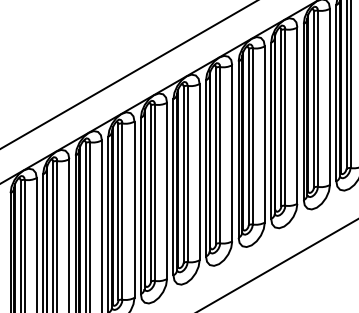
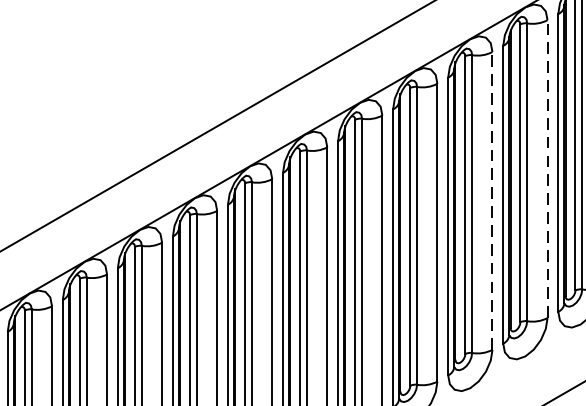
line: (329, 96) -> (546, 168), solid -> dashed
line: (297, 115) -> (492, 200), solid -> dashed

